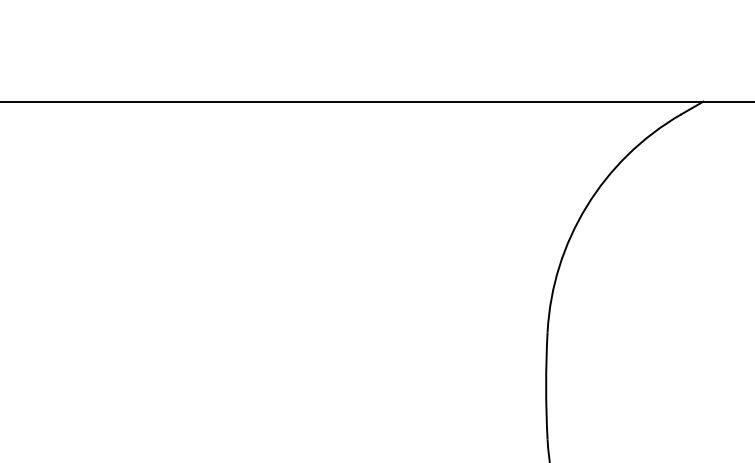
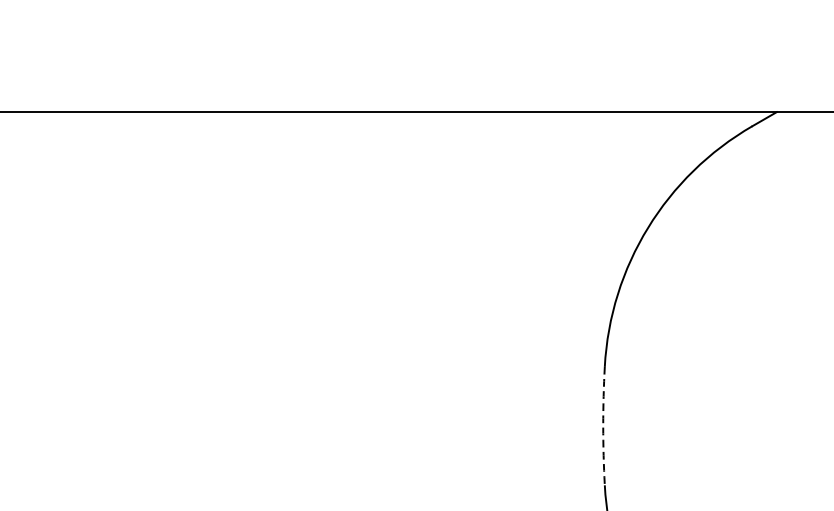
arc: (546, 385) -> (603, 425), solid -> dashed

